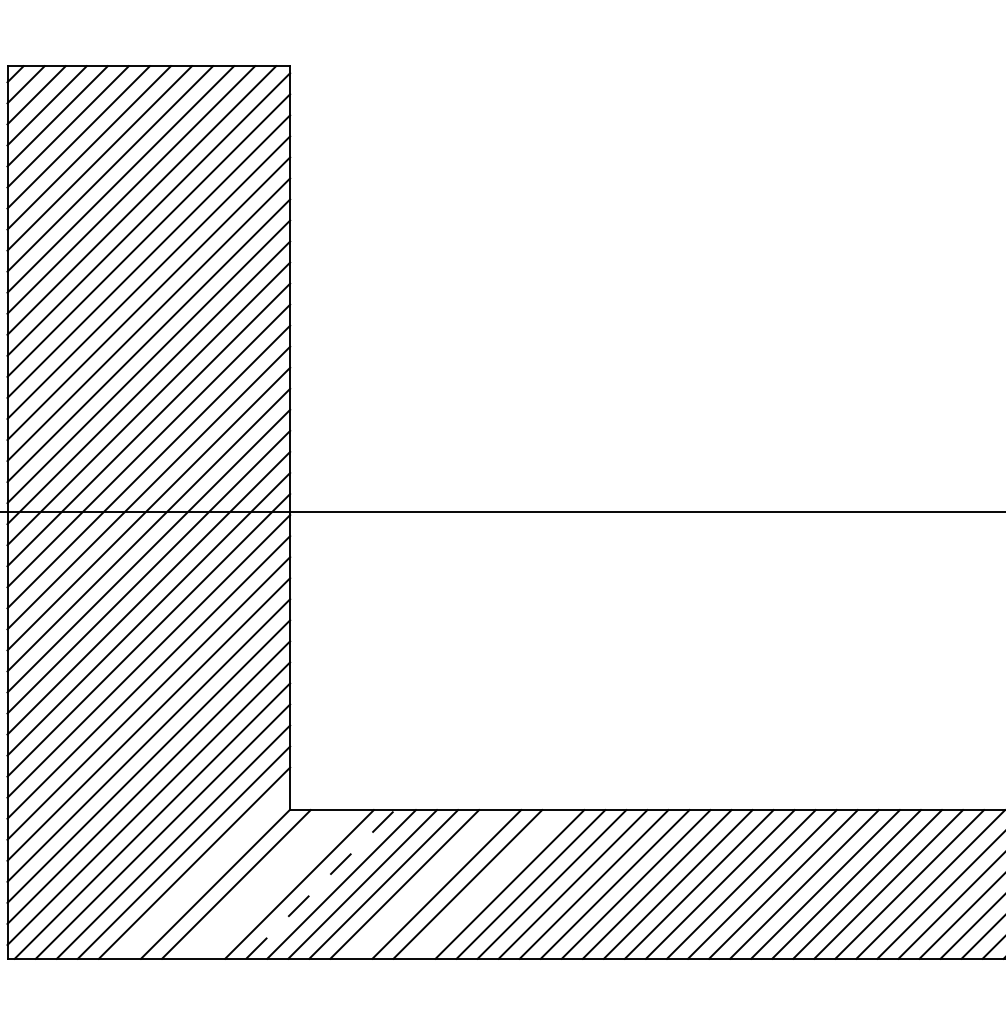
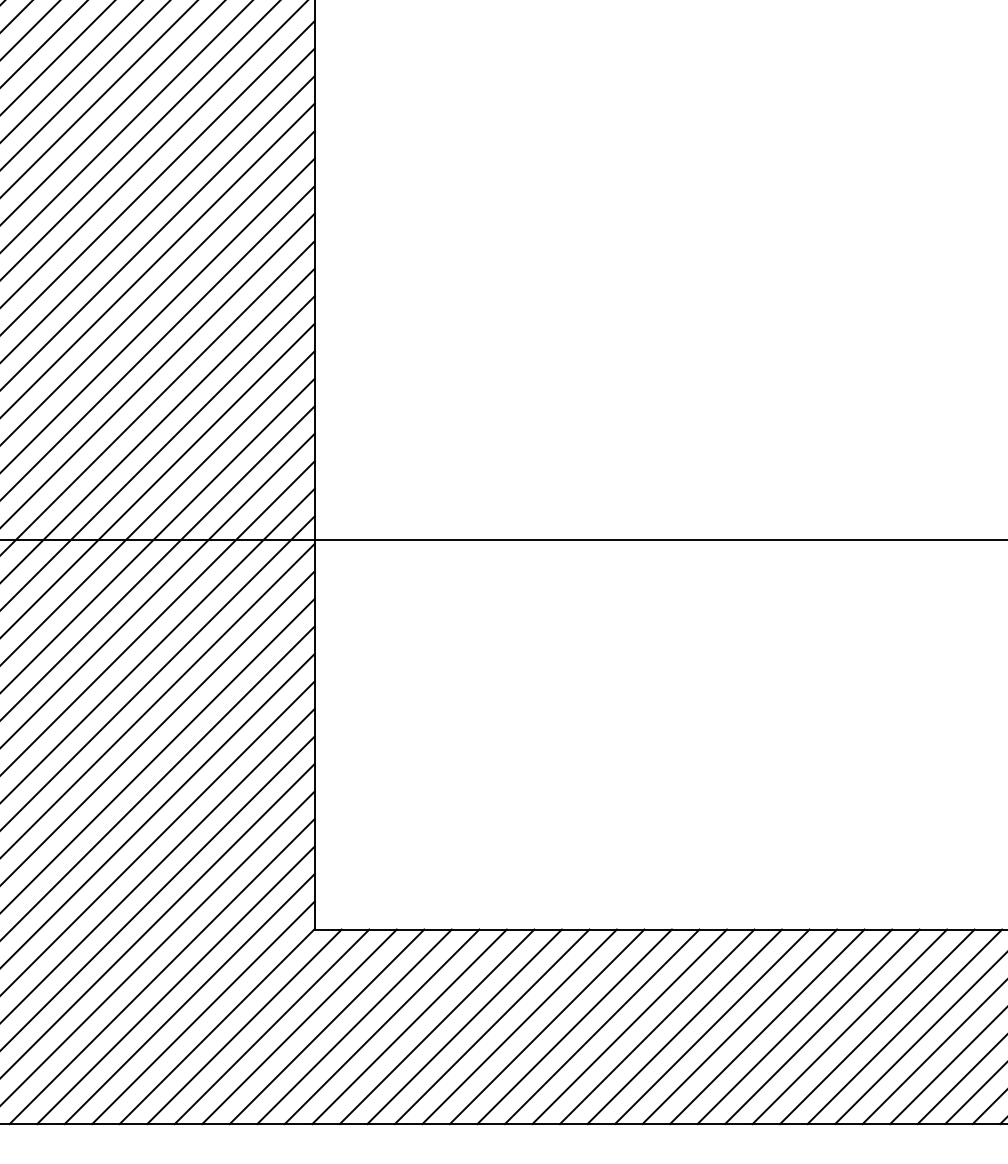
line: (204, 873) -> (202, 1012), added
line: (257, 884) -> (272, 1026), added
line: (278, 884) -> (299, 1026), added
line: (320, 884) -> (354, 1026), dashed -> solid
line: (425, 884) -> (491, 1026), added
line: (488, 884) -> (574, 1026), added

